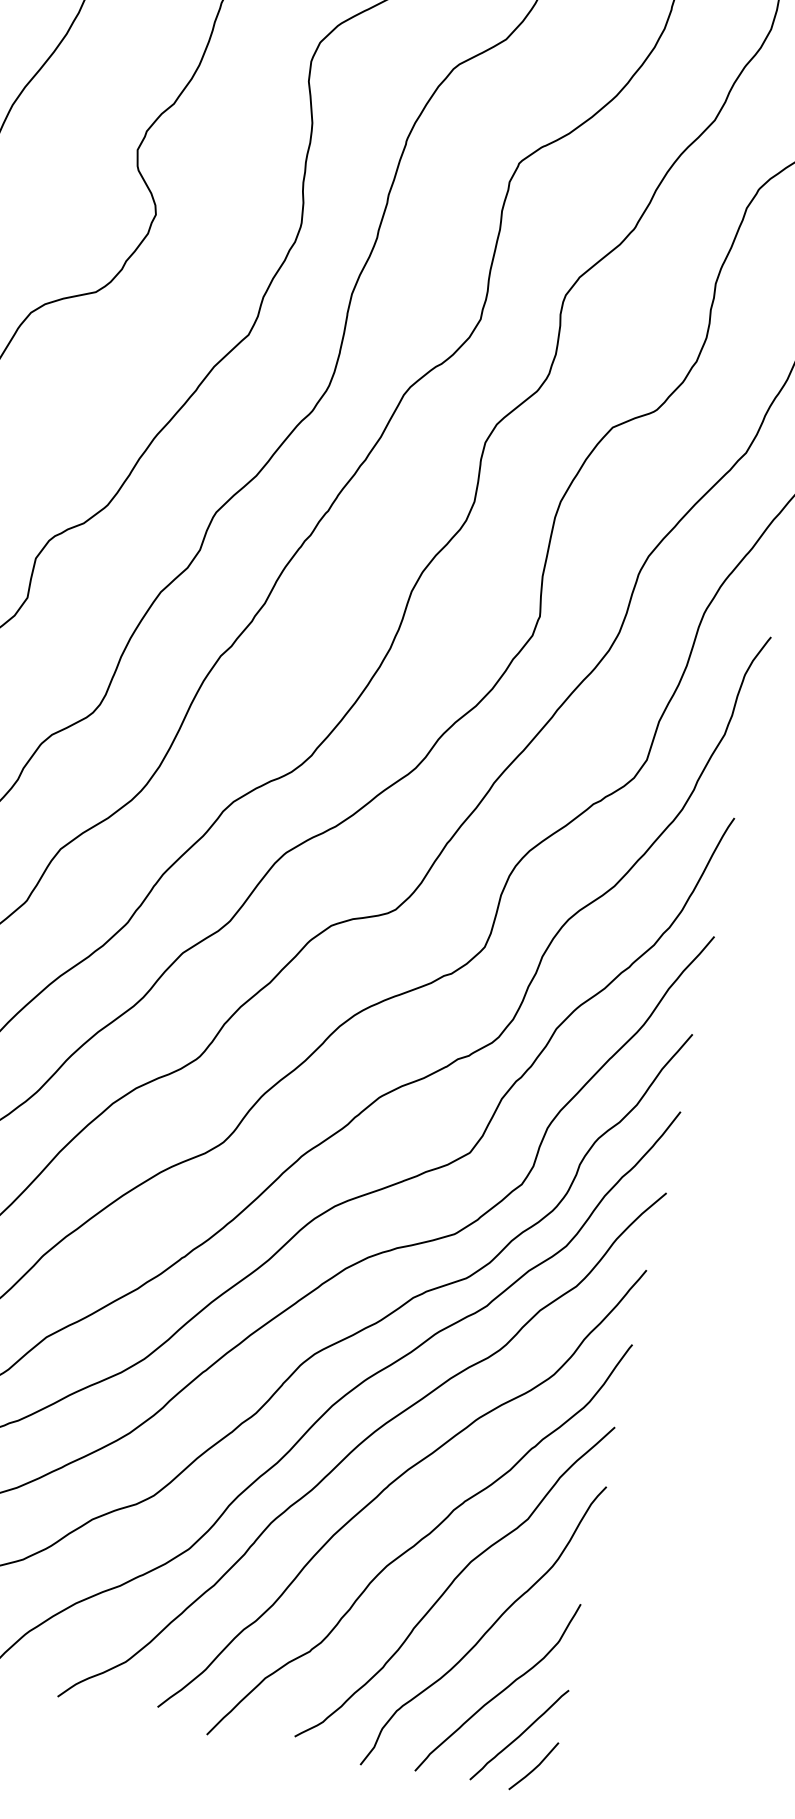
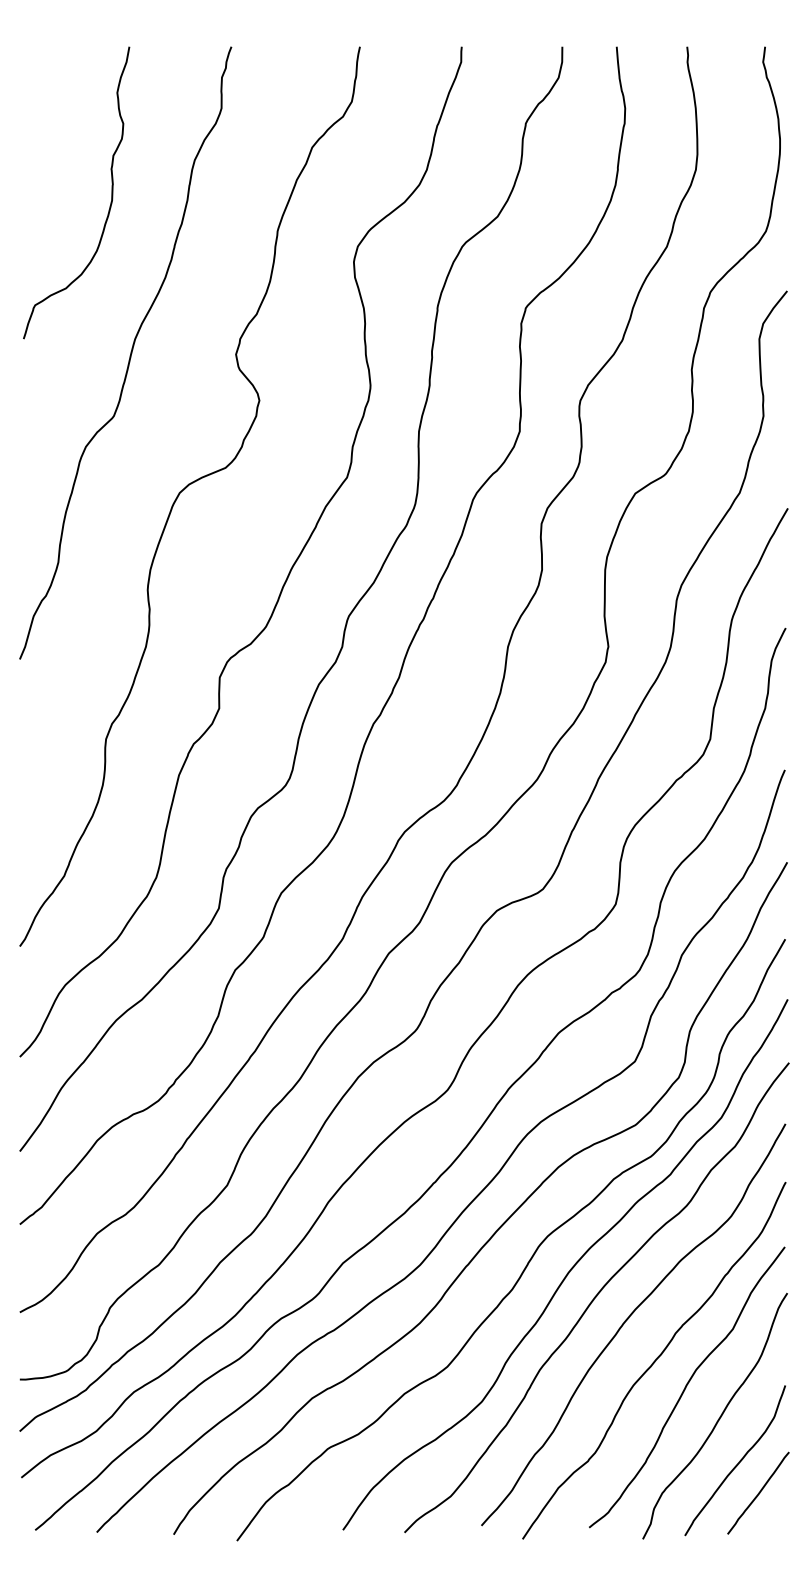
line: (534, 1767) -> (774, 1515), removed

